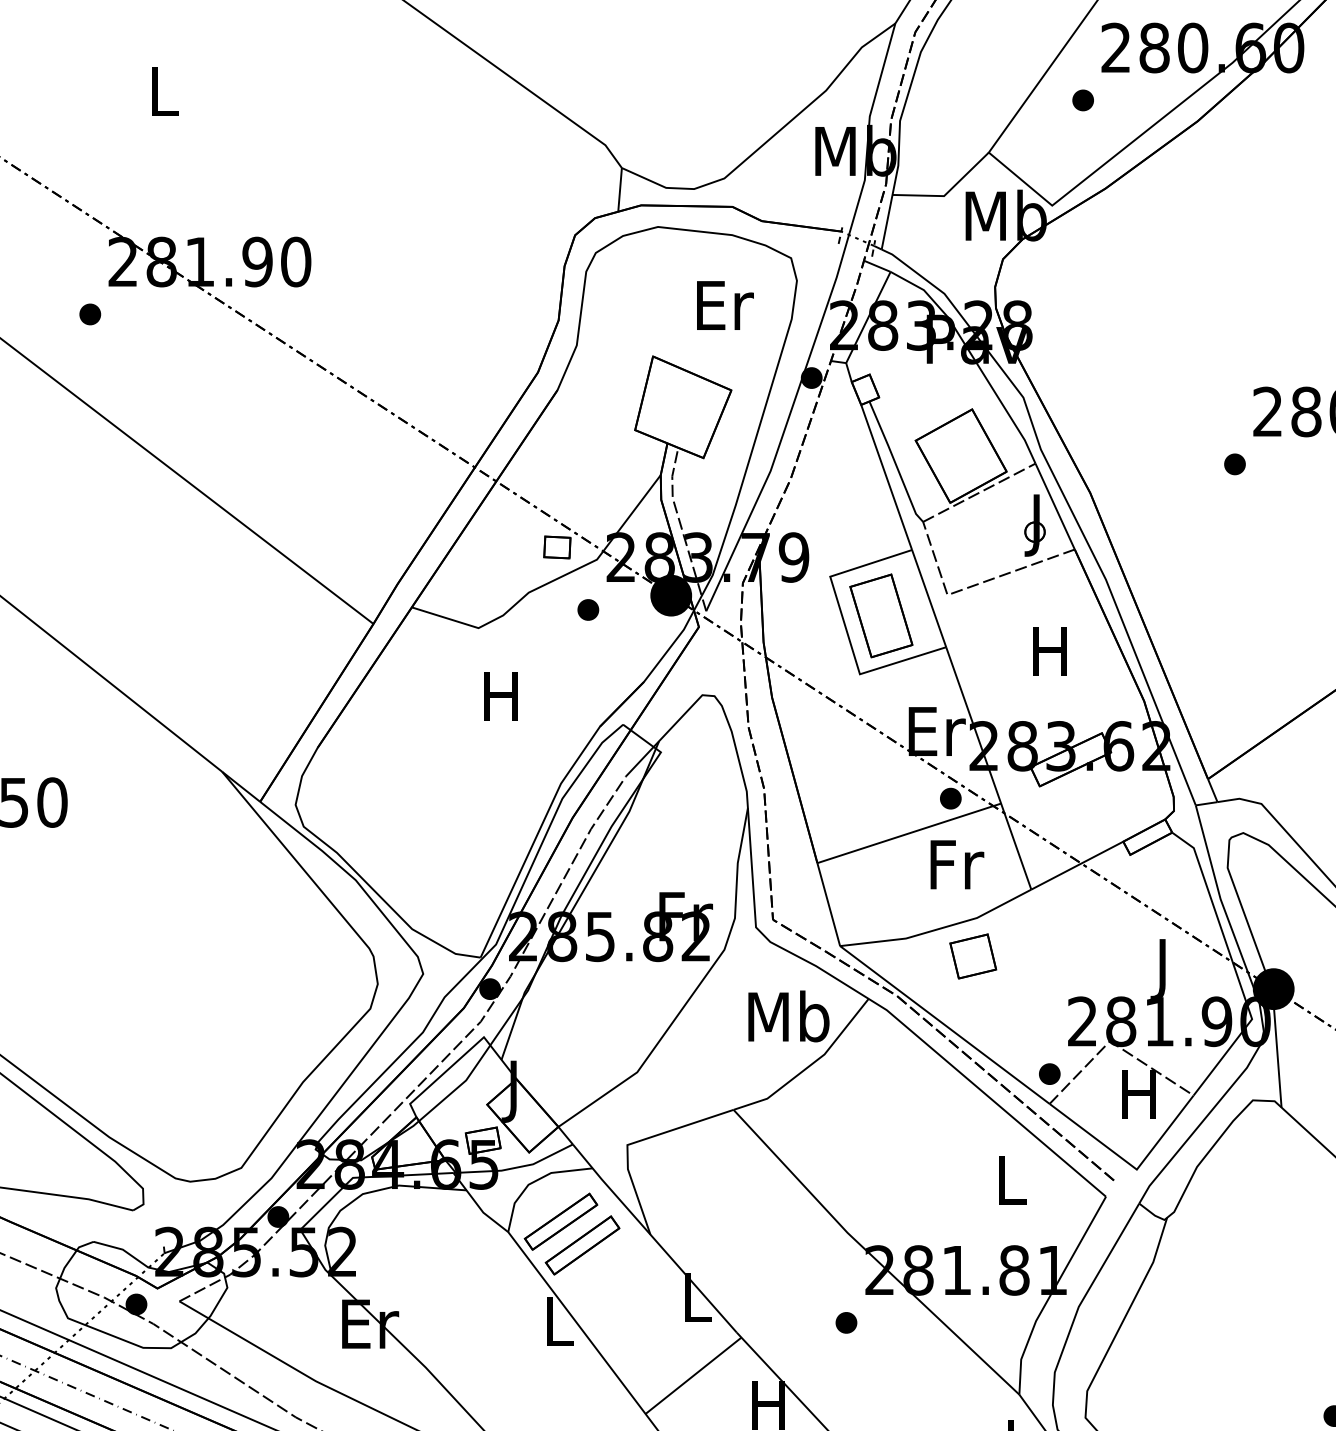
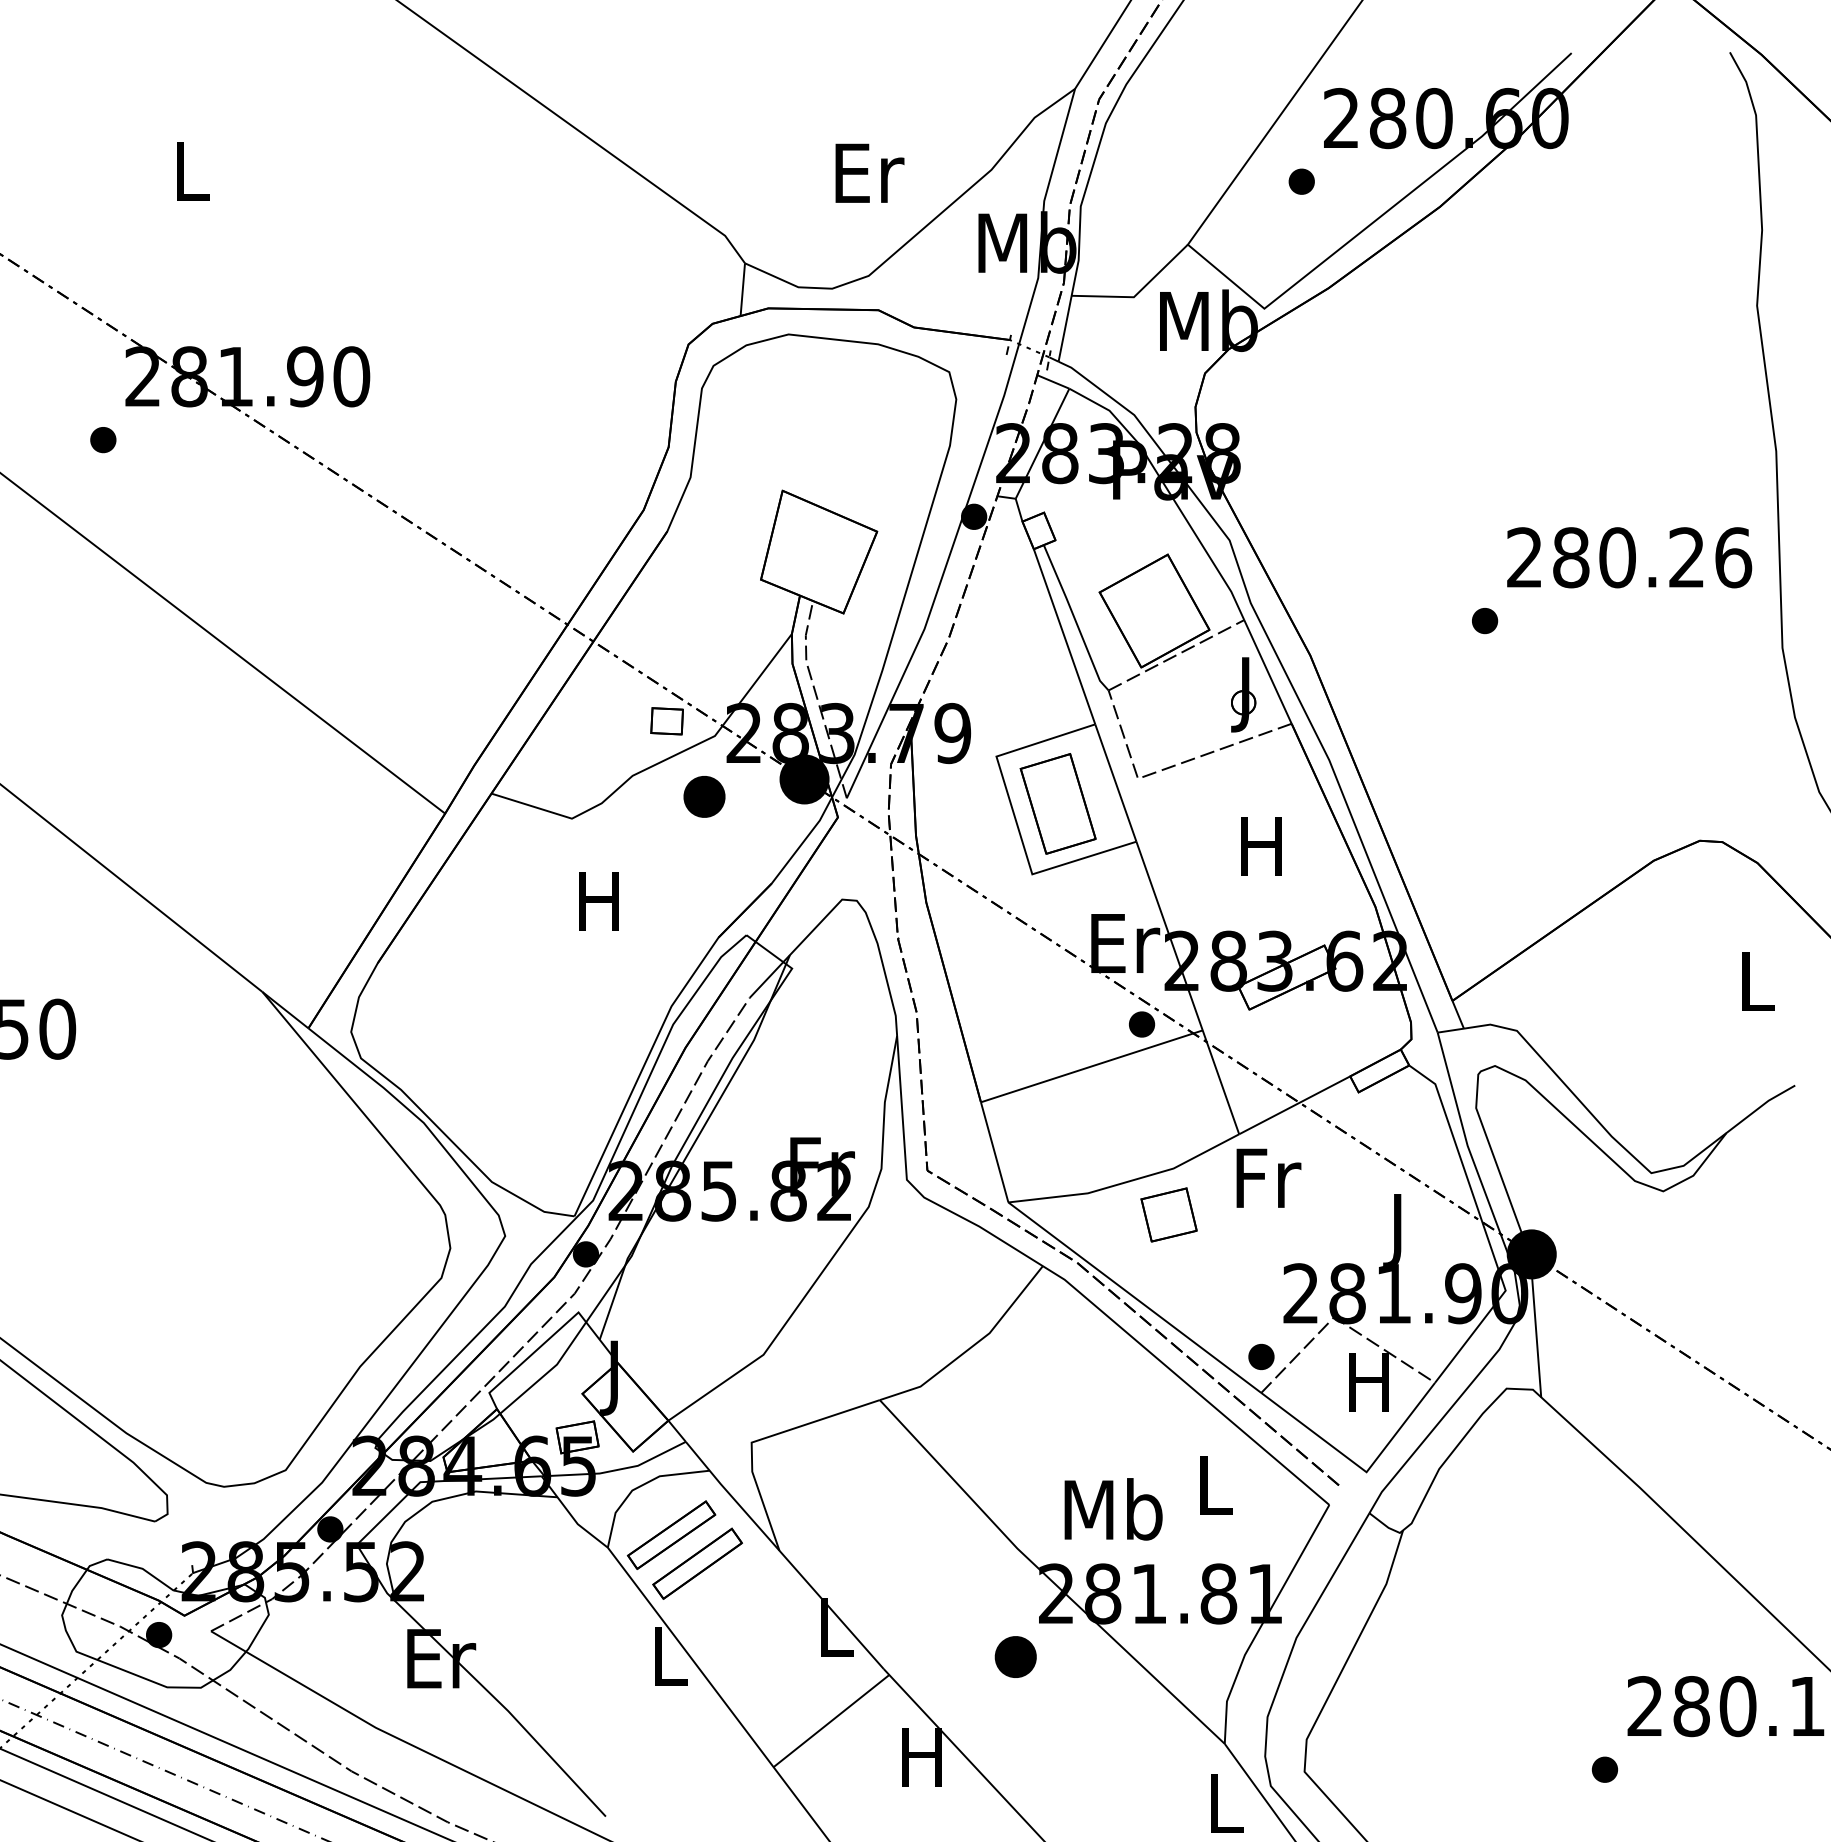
text: (725, 304) -> (869, 172), moved
part: (588, 609) -> (704, 796), size x1.6
text: (957, 864) -> (1268, 1177), moved
text: (788, 1016) -> (1113, 1509), moved
part: (846, 1323) -> (1016, 1657), size x1.6

